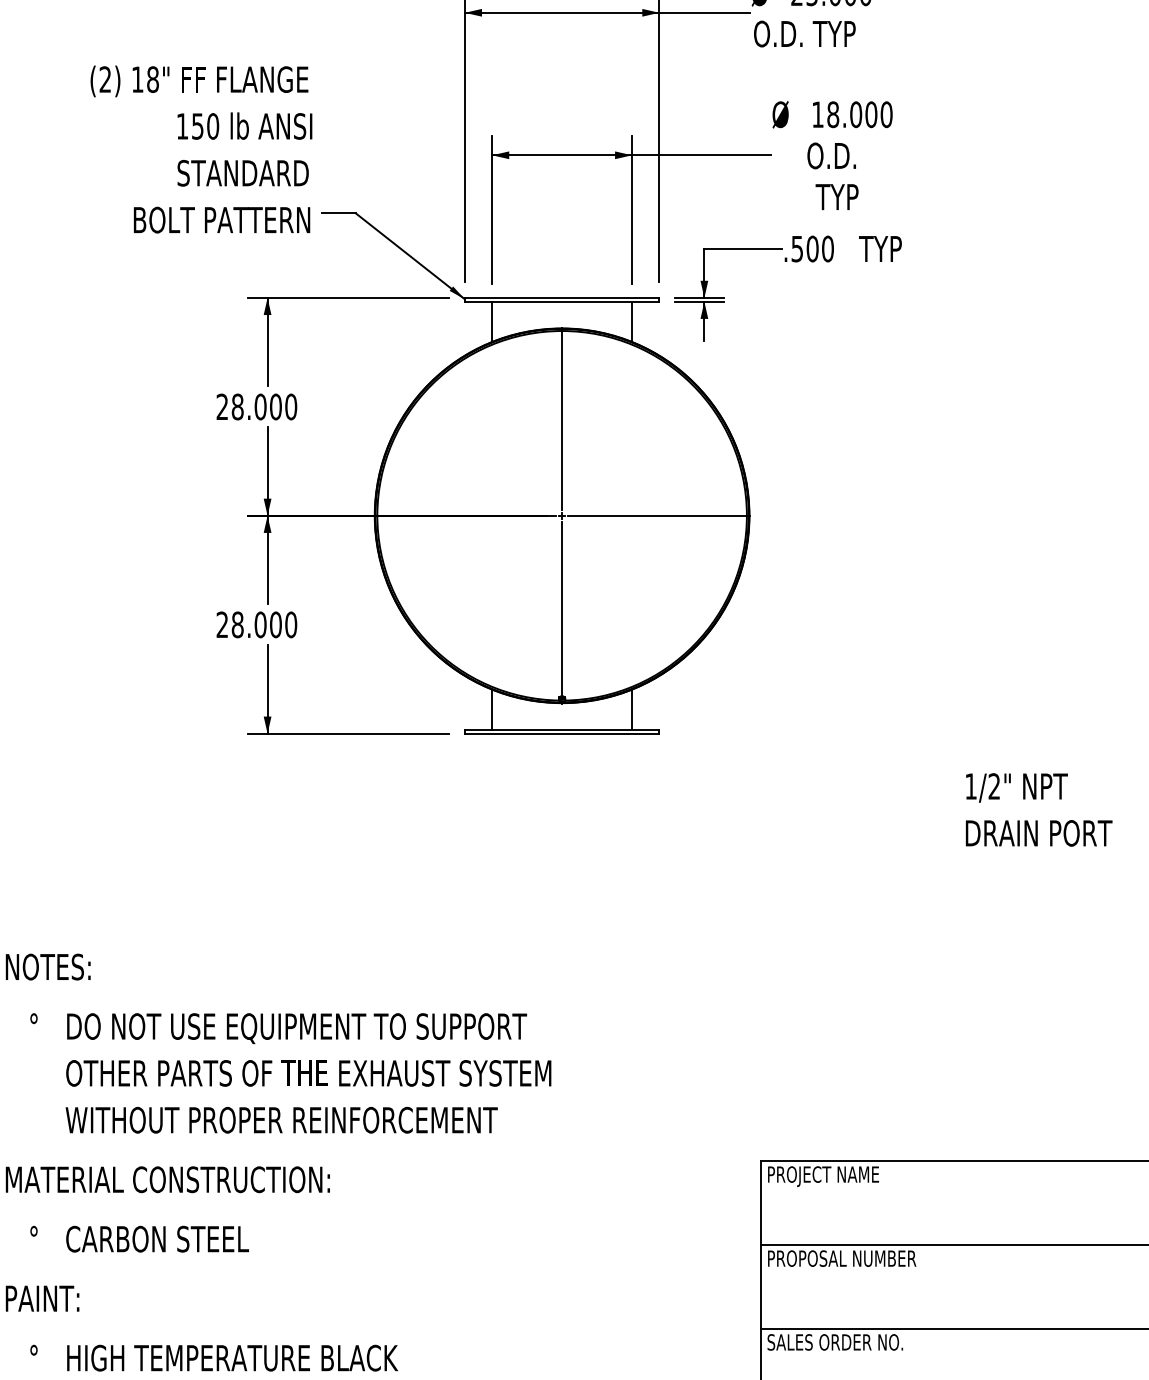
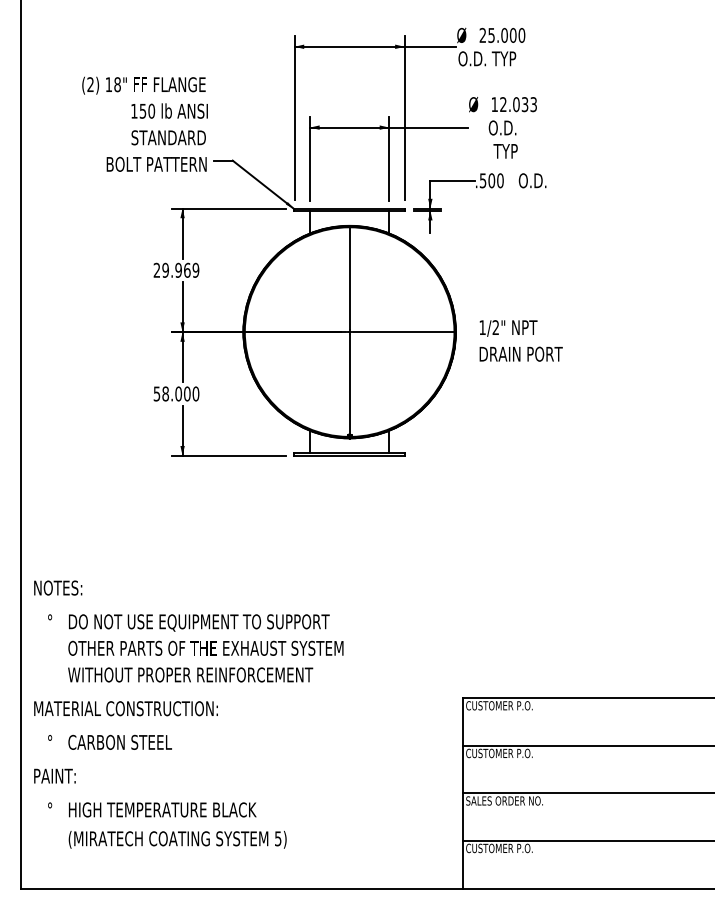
text: (859, 114) -> (518, 104), 18.000 -> 12.033
text: (884, 248) -> (532, 180), TYP -> O.D.
text: (263, 405) -> (180, 269), 28.000 -> 29.969
text: (221, 624) -> (156, 393), 28.000 -> 58.000
text: (1037, 809) -> (520, 340), moved
text: (826, 1175) -> (499, 706), PROJECT NAME -> CUSTOMER P.O.
text: (842, 1258) -> (508, 753), PROPOSAL NUMBER -> CUSTOMER P.O.

